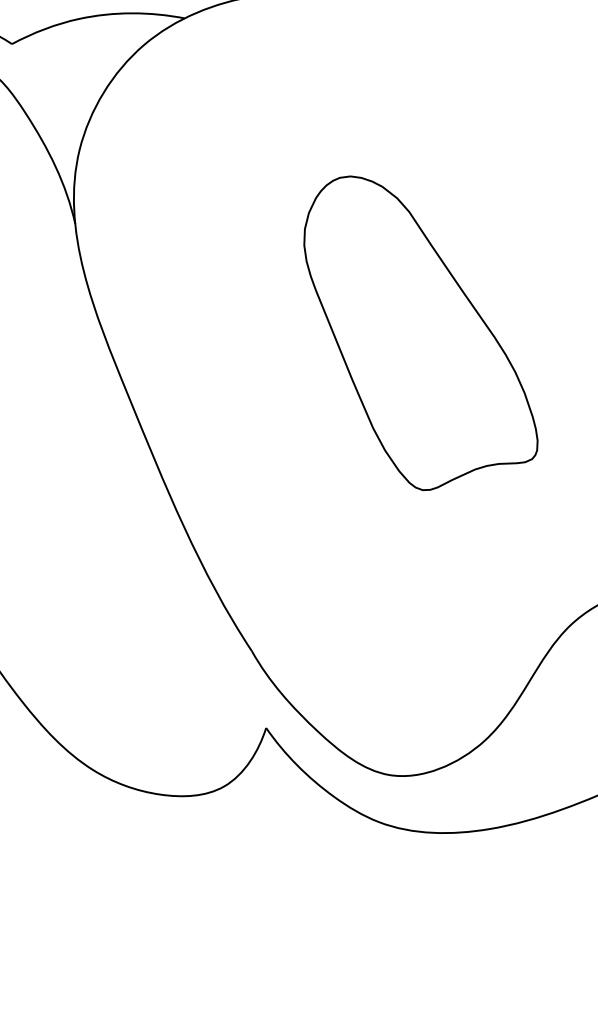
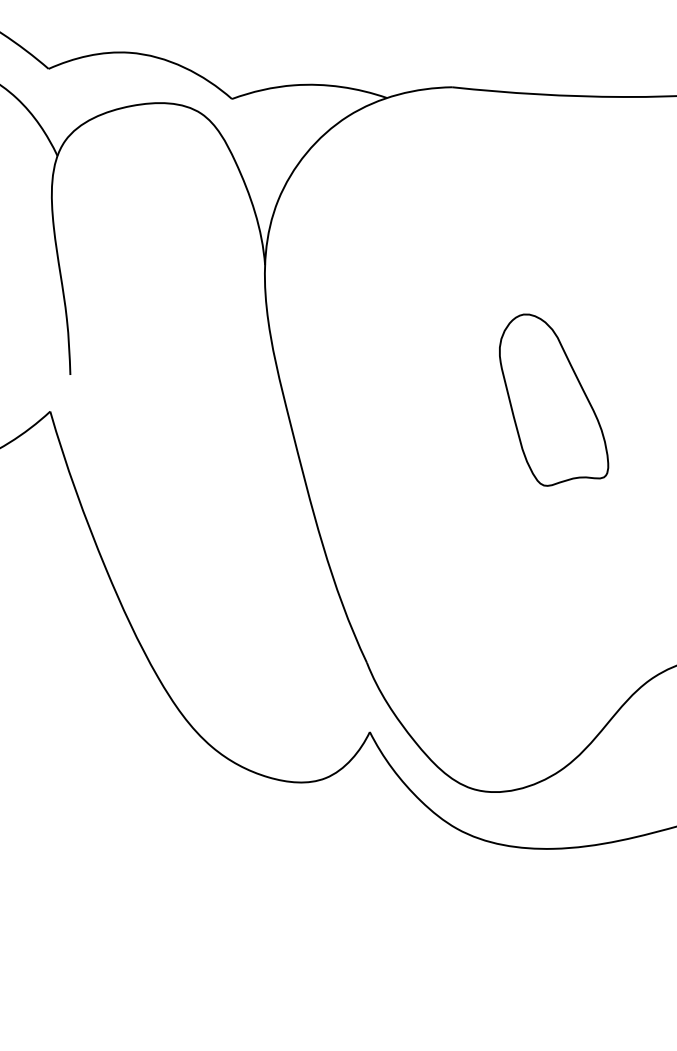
part: (418, 328) -> (553, 399), size x0.6

